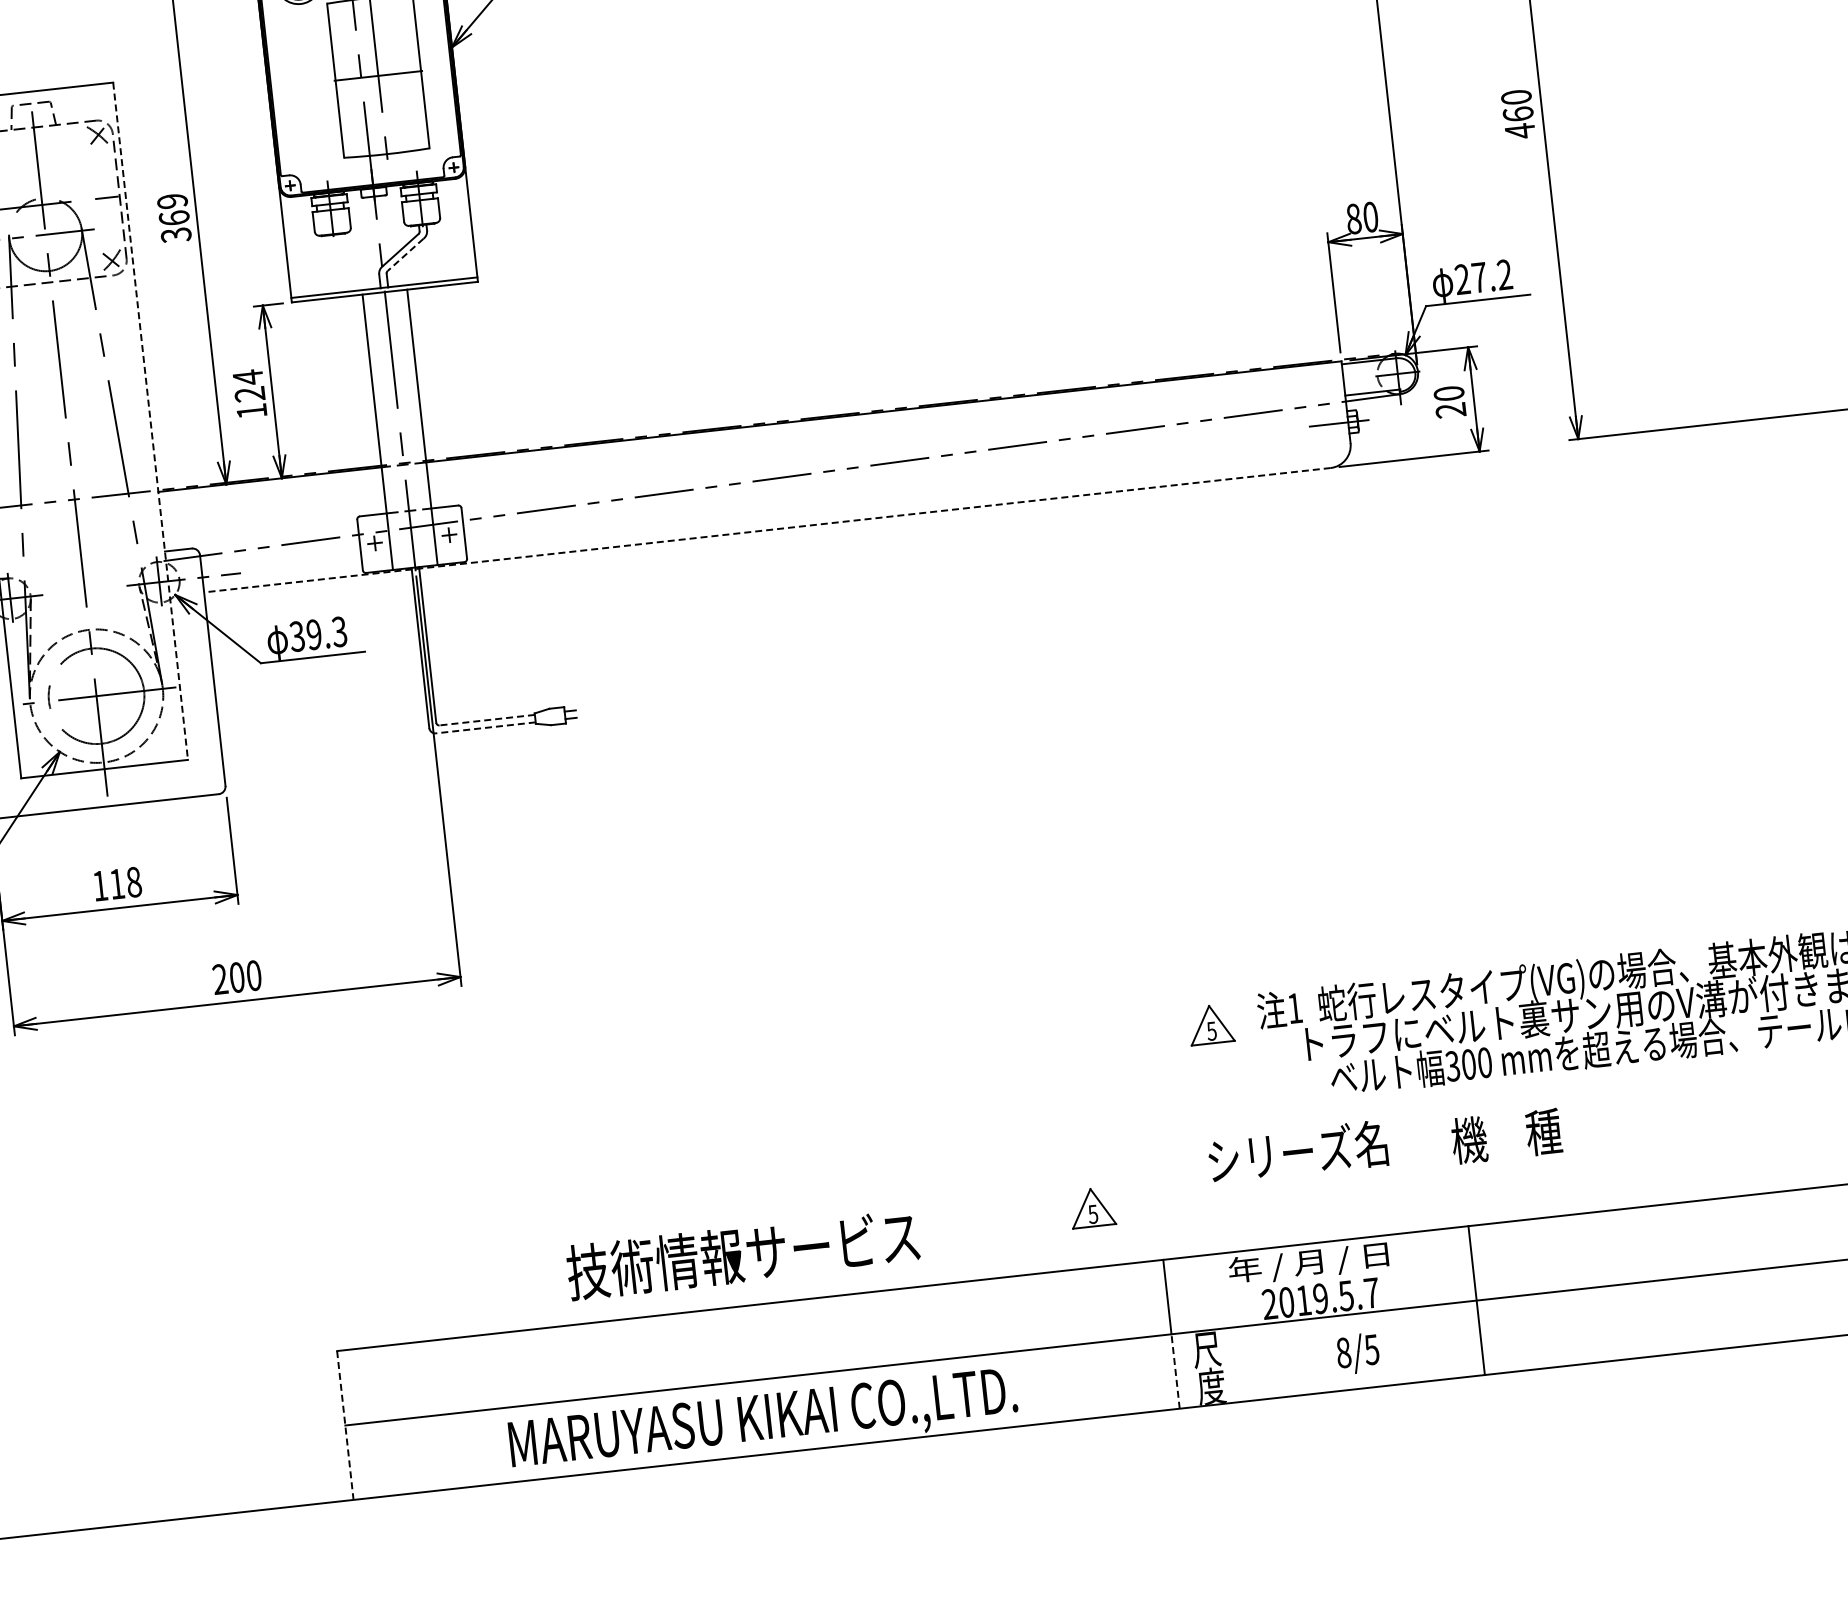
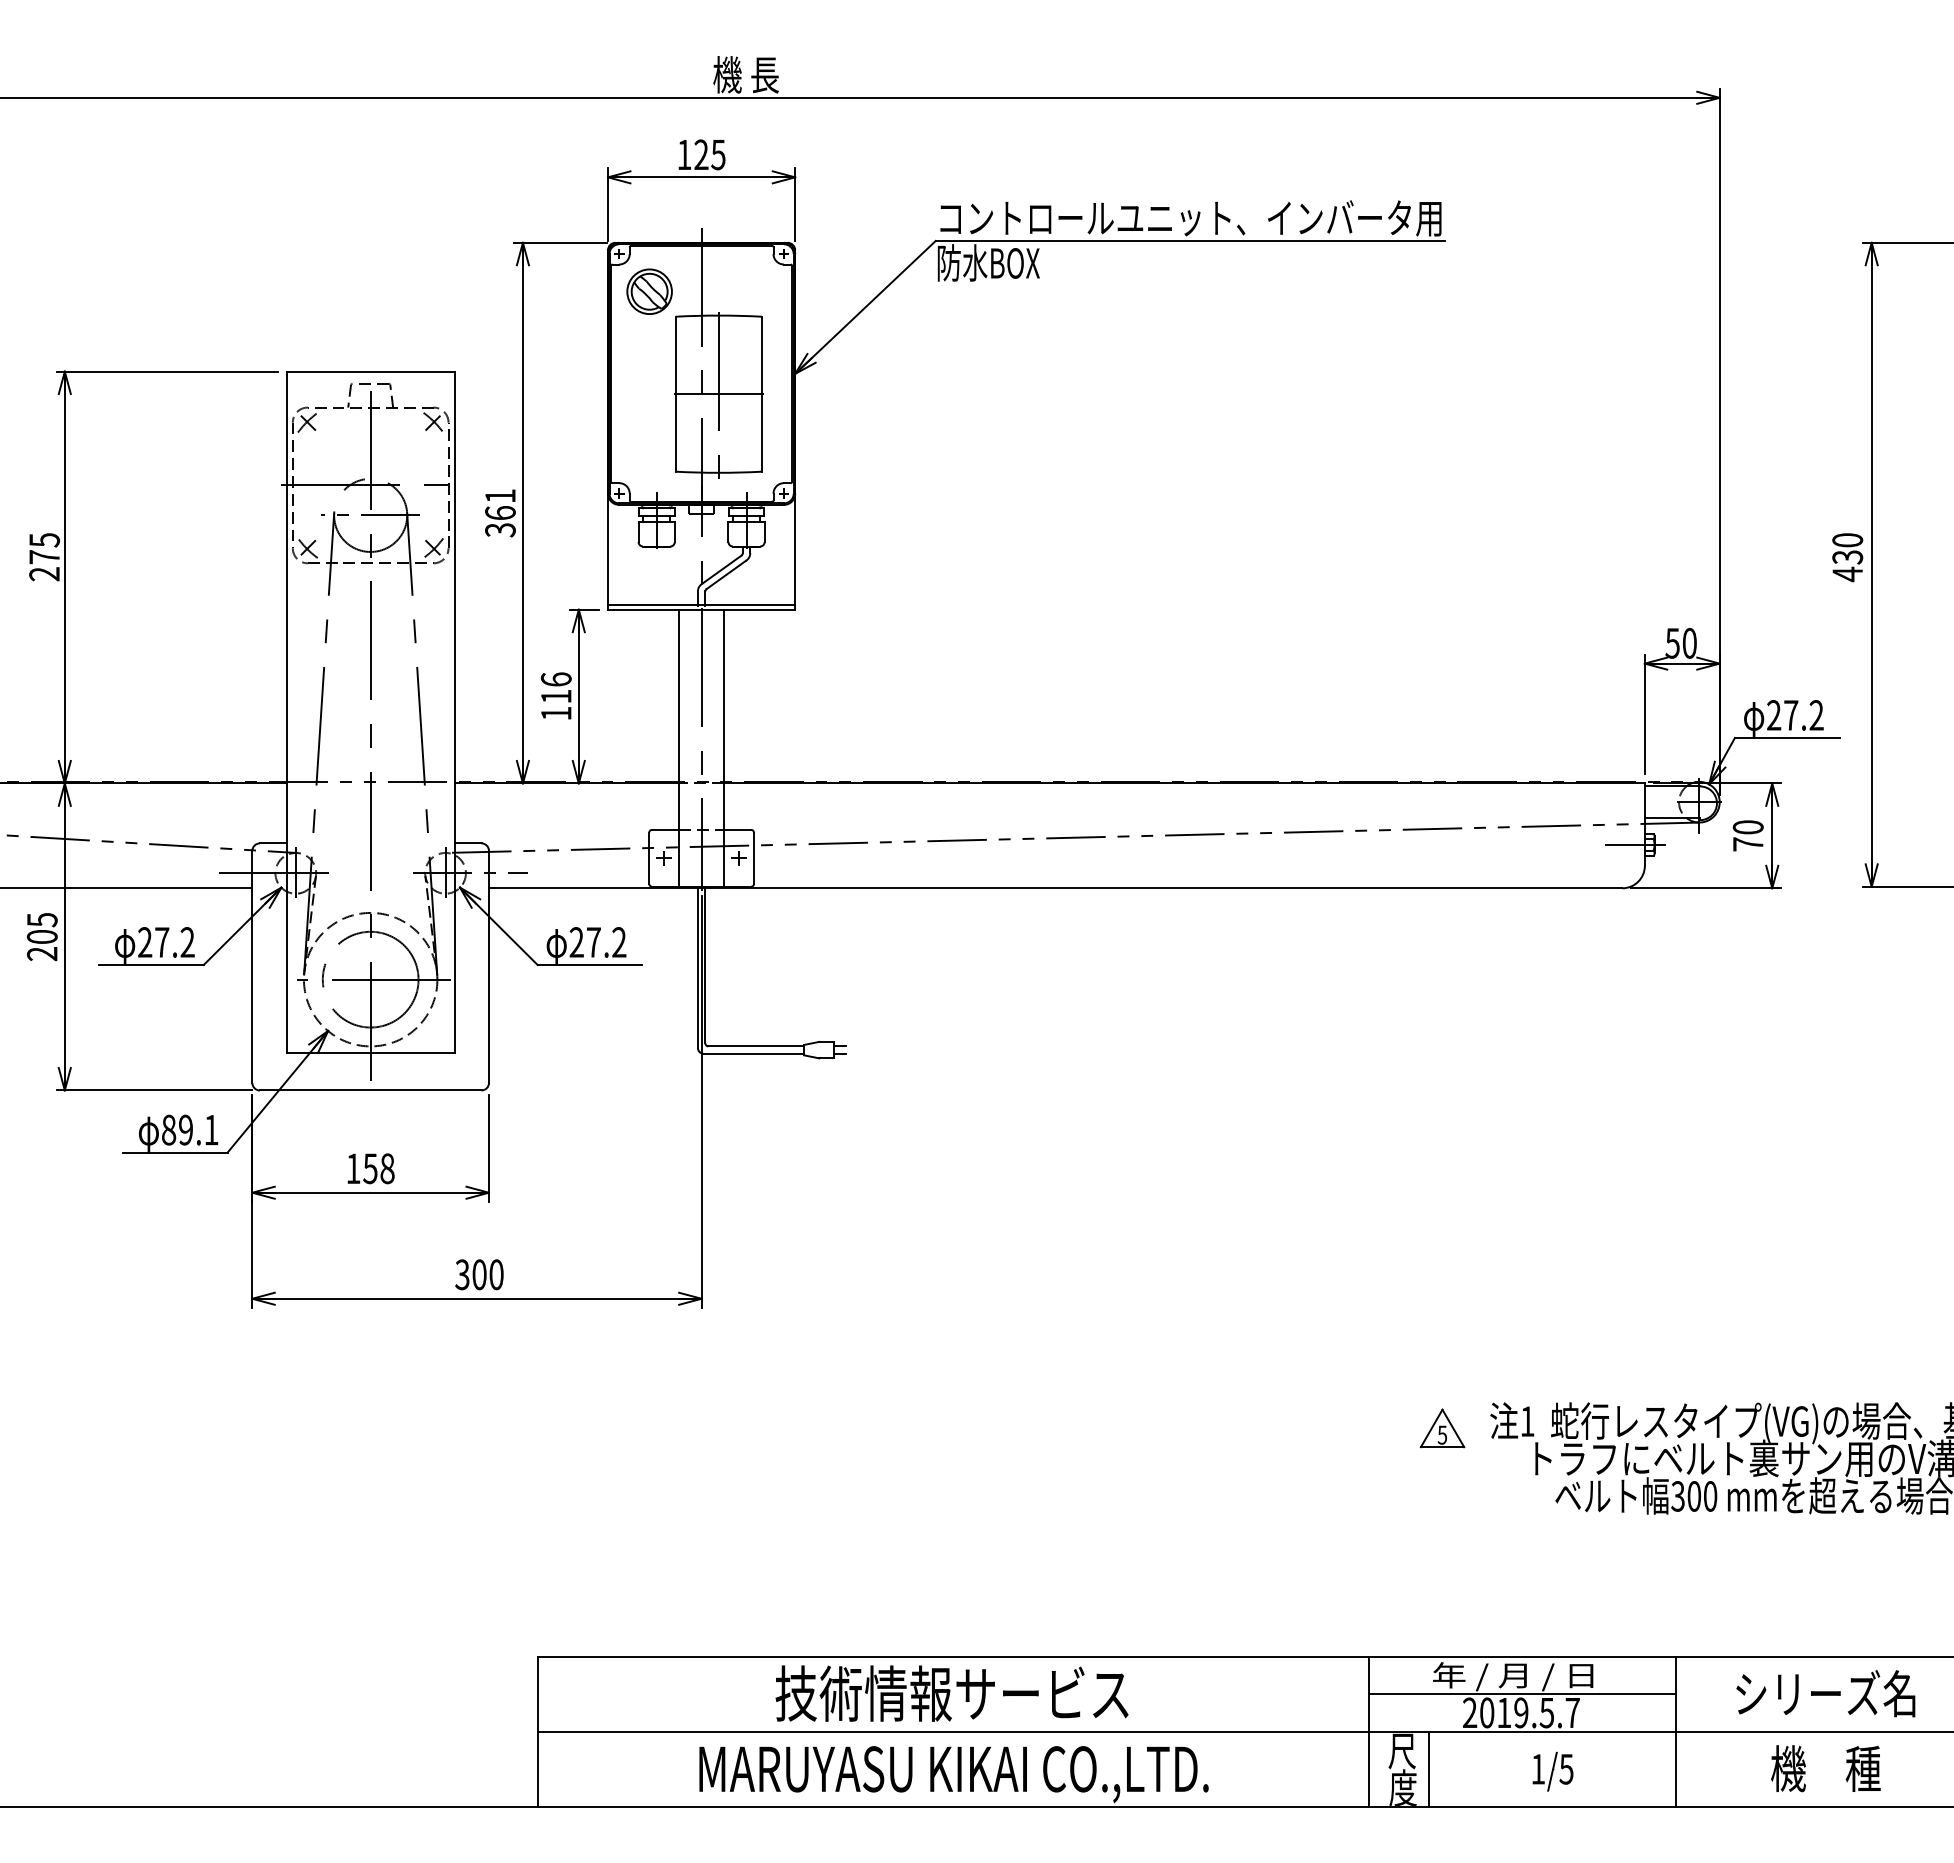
text: (1518, 114) -> (1847, 557), 460 -> 430
text: (172, 201) -> (500, 496), 369 -> 361
text: (1353, 219) -> (1672, 643), 80 -> 50
line: (405, 254) -> (726, 574), dashed -> solid
text: (248, 385) -> (555, 687), 124 -> 116
text: (1450, 410) -> (1747, 844), 20 -> 70
line: (150, 421) -> (454, 712), dashed -> solid
line: (767, 530) -> (1055, 888), dashed -> solid
text: (317, 634) -> (597, 942), 39.3 -> 27.2
line: (487, 720) -> (756, 1046), dashed -> solid
line: (485, 727) -> (753, 1053), dashed -> solid
text: (117, 883) -> (370, 1168), 118 -> 158
text: (220, 979) -> (462, 1274), 200 -> 300
text: (1506, 1135) -> (1825, 1768), moved
text: (1297, 1151) -> (1825, 1693), moved
part: (1092, 1207) -> (1304, 1597), removed
text: (742, 1254) -> (951, 1693), moved
line: (1319, 1280) -> (1522, 1694), added
text: (1344, 1353) -> (1538, 1769), 8/5 -> 1/5
line: (1235, 1364) -> (1429, 1768), added
line: (1175, 1370) -> (1369, 1768), dashed -> solid
line: (344, 1425) -> (537, 1731), dashed -> solid

